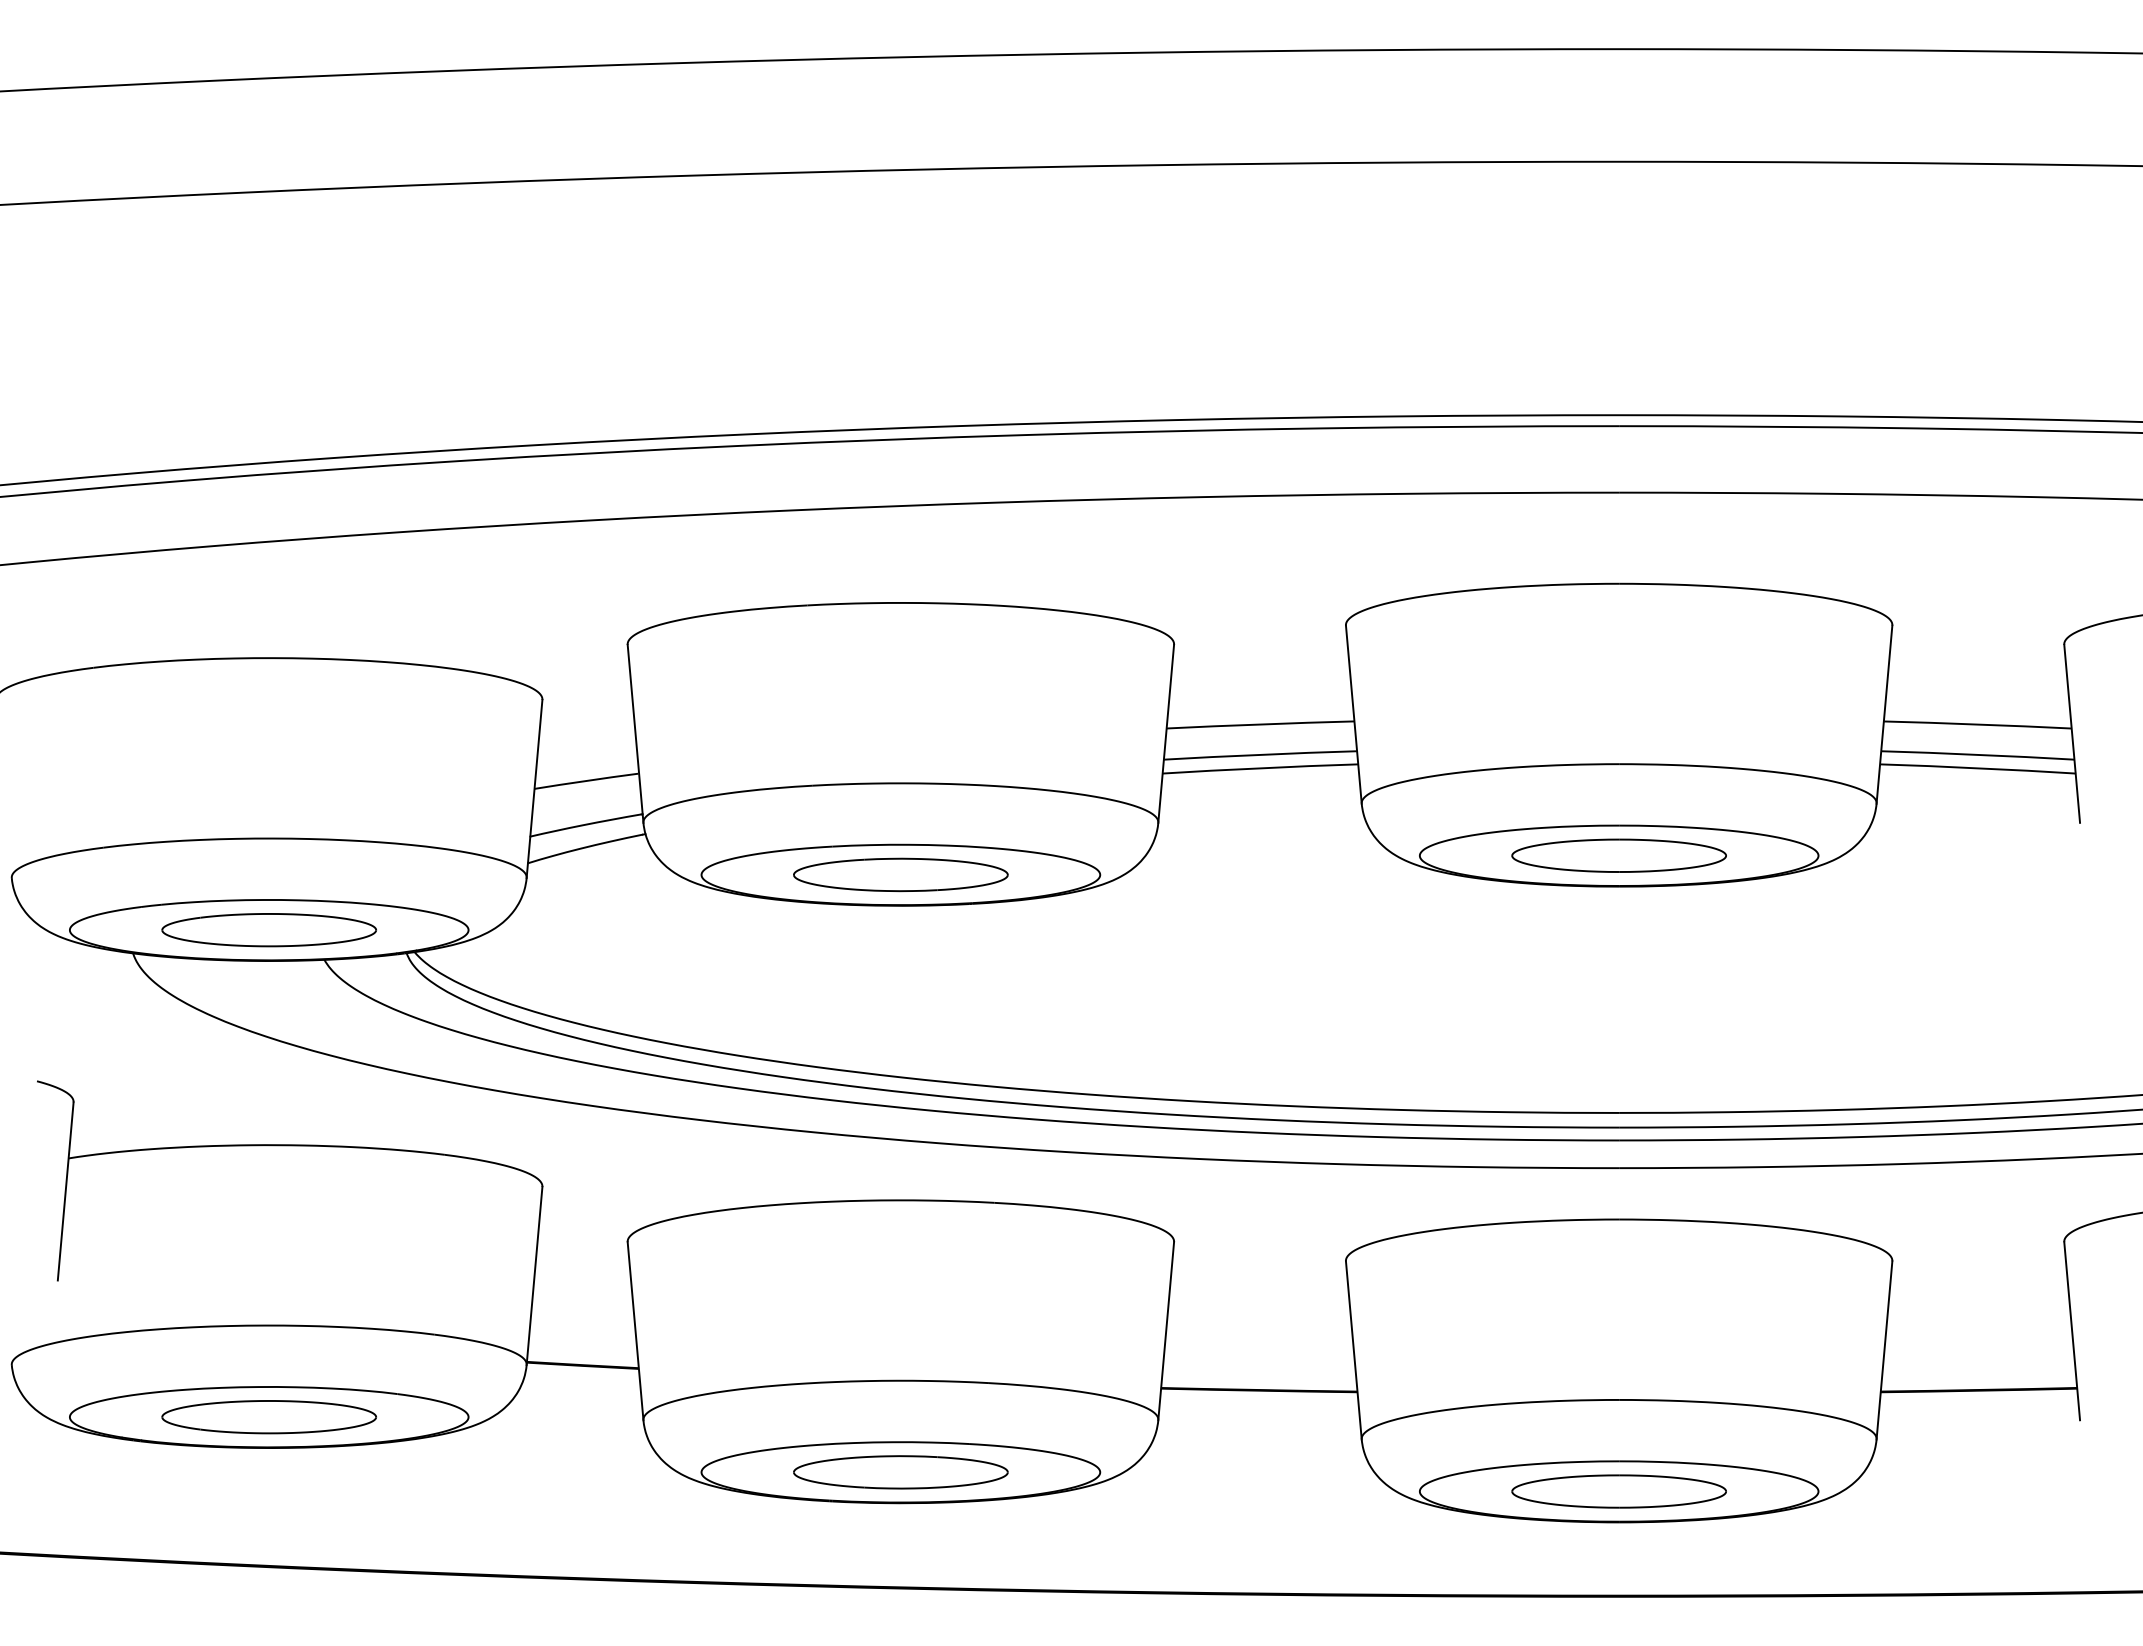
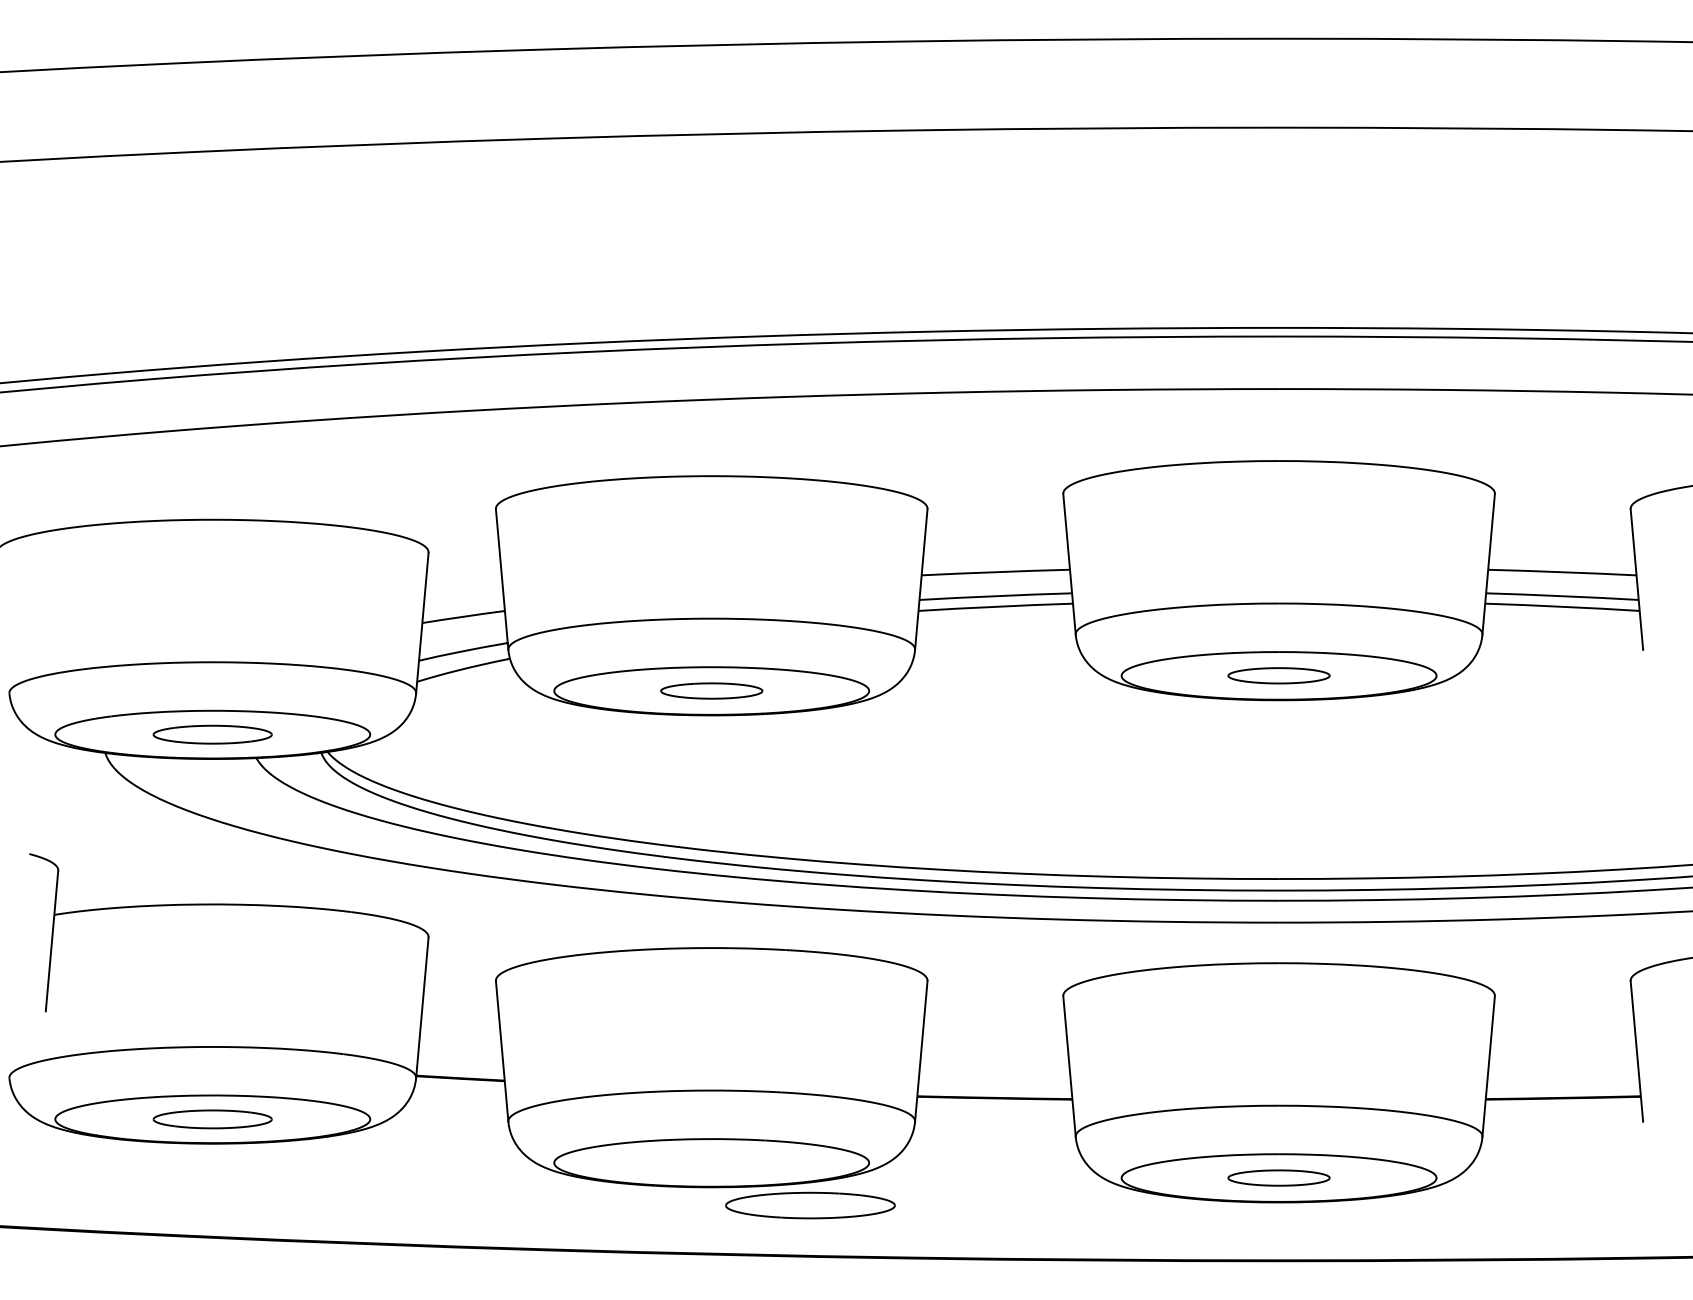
part: (1618, 855) -> (1278, 675), size x0.6
part: (900, 874) -> (711, 690), size x0.6
part: (268, 930) -> (212, 734), size x0.7
part: (268, 1417) -> (212, 1119), size x0.7
part: (900, 1472) -> (810, 1205), moved
part: (1618, 1491) -> (1278, 1178), size x0.6

